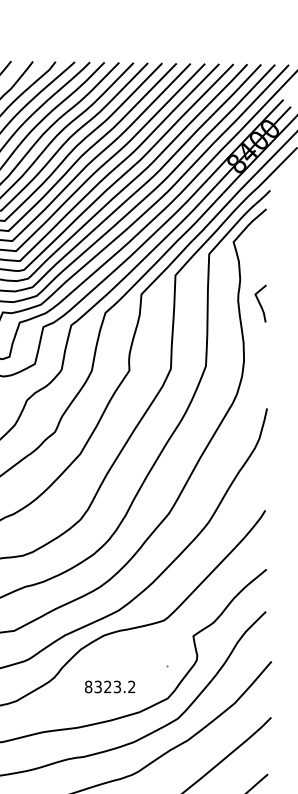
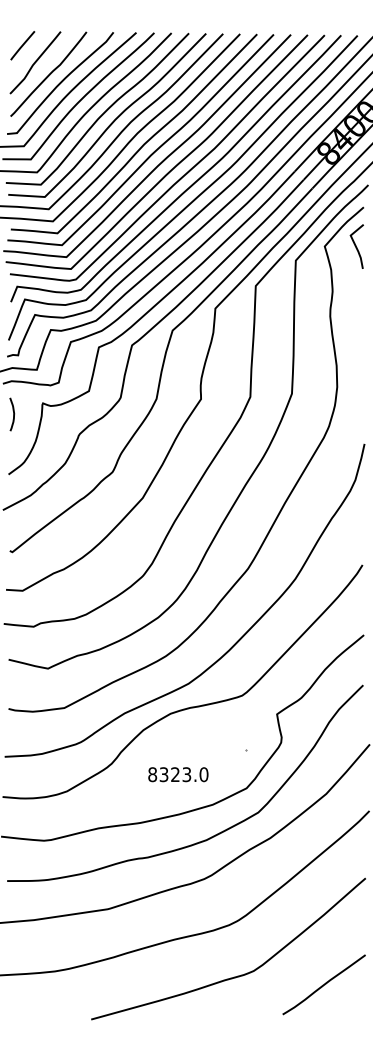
curve: (260, 303) -> (356, 246), moved
text: (131, 686) -> (203, 774), 8323.2 -> 8323.0

